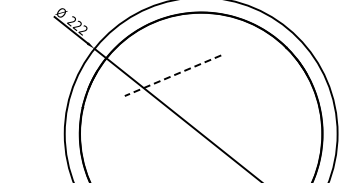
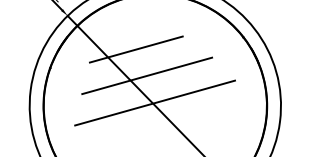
line: (172, 75) -> (135, 49), dashed -> solid
line: (187, 102) -> (146, 75), added
line: (200, 130) -> (155, 102), added

